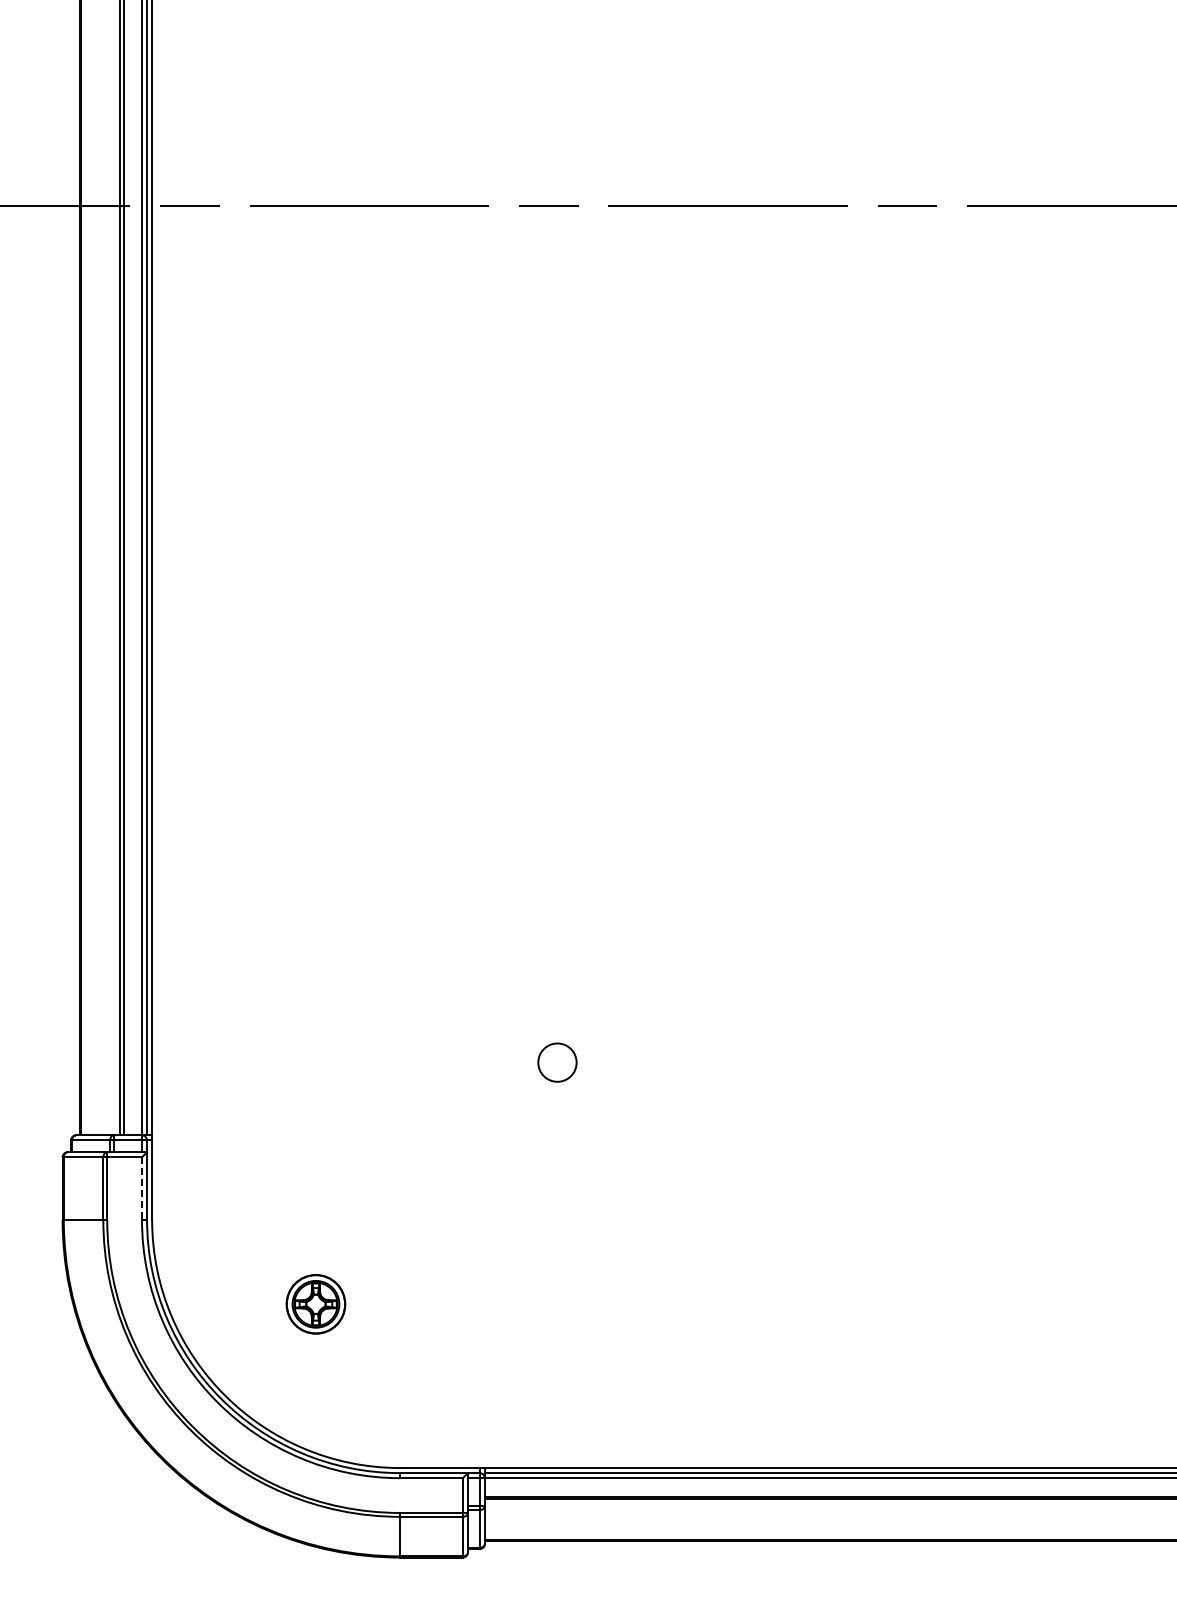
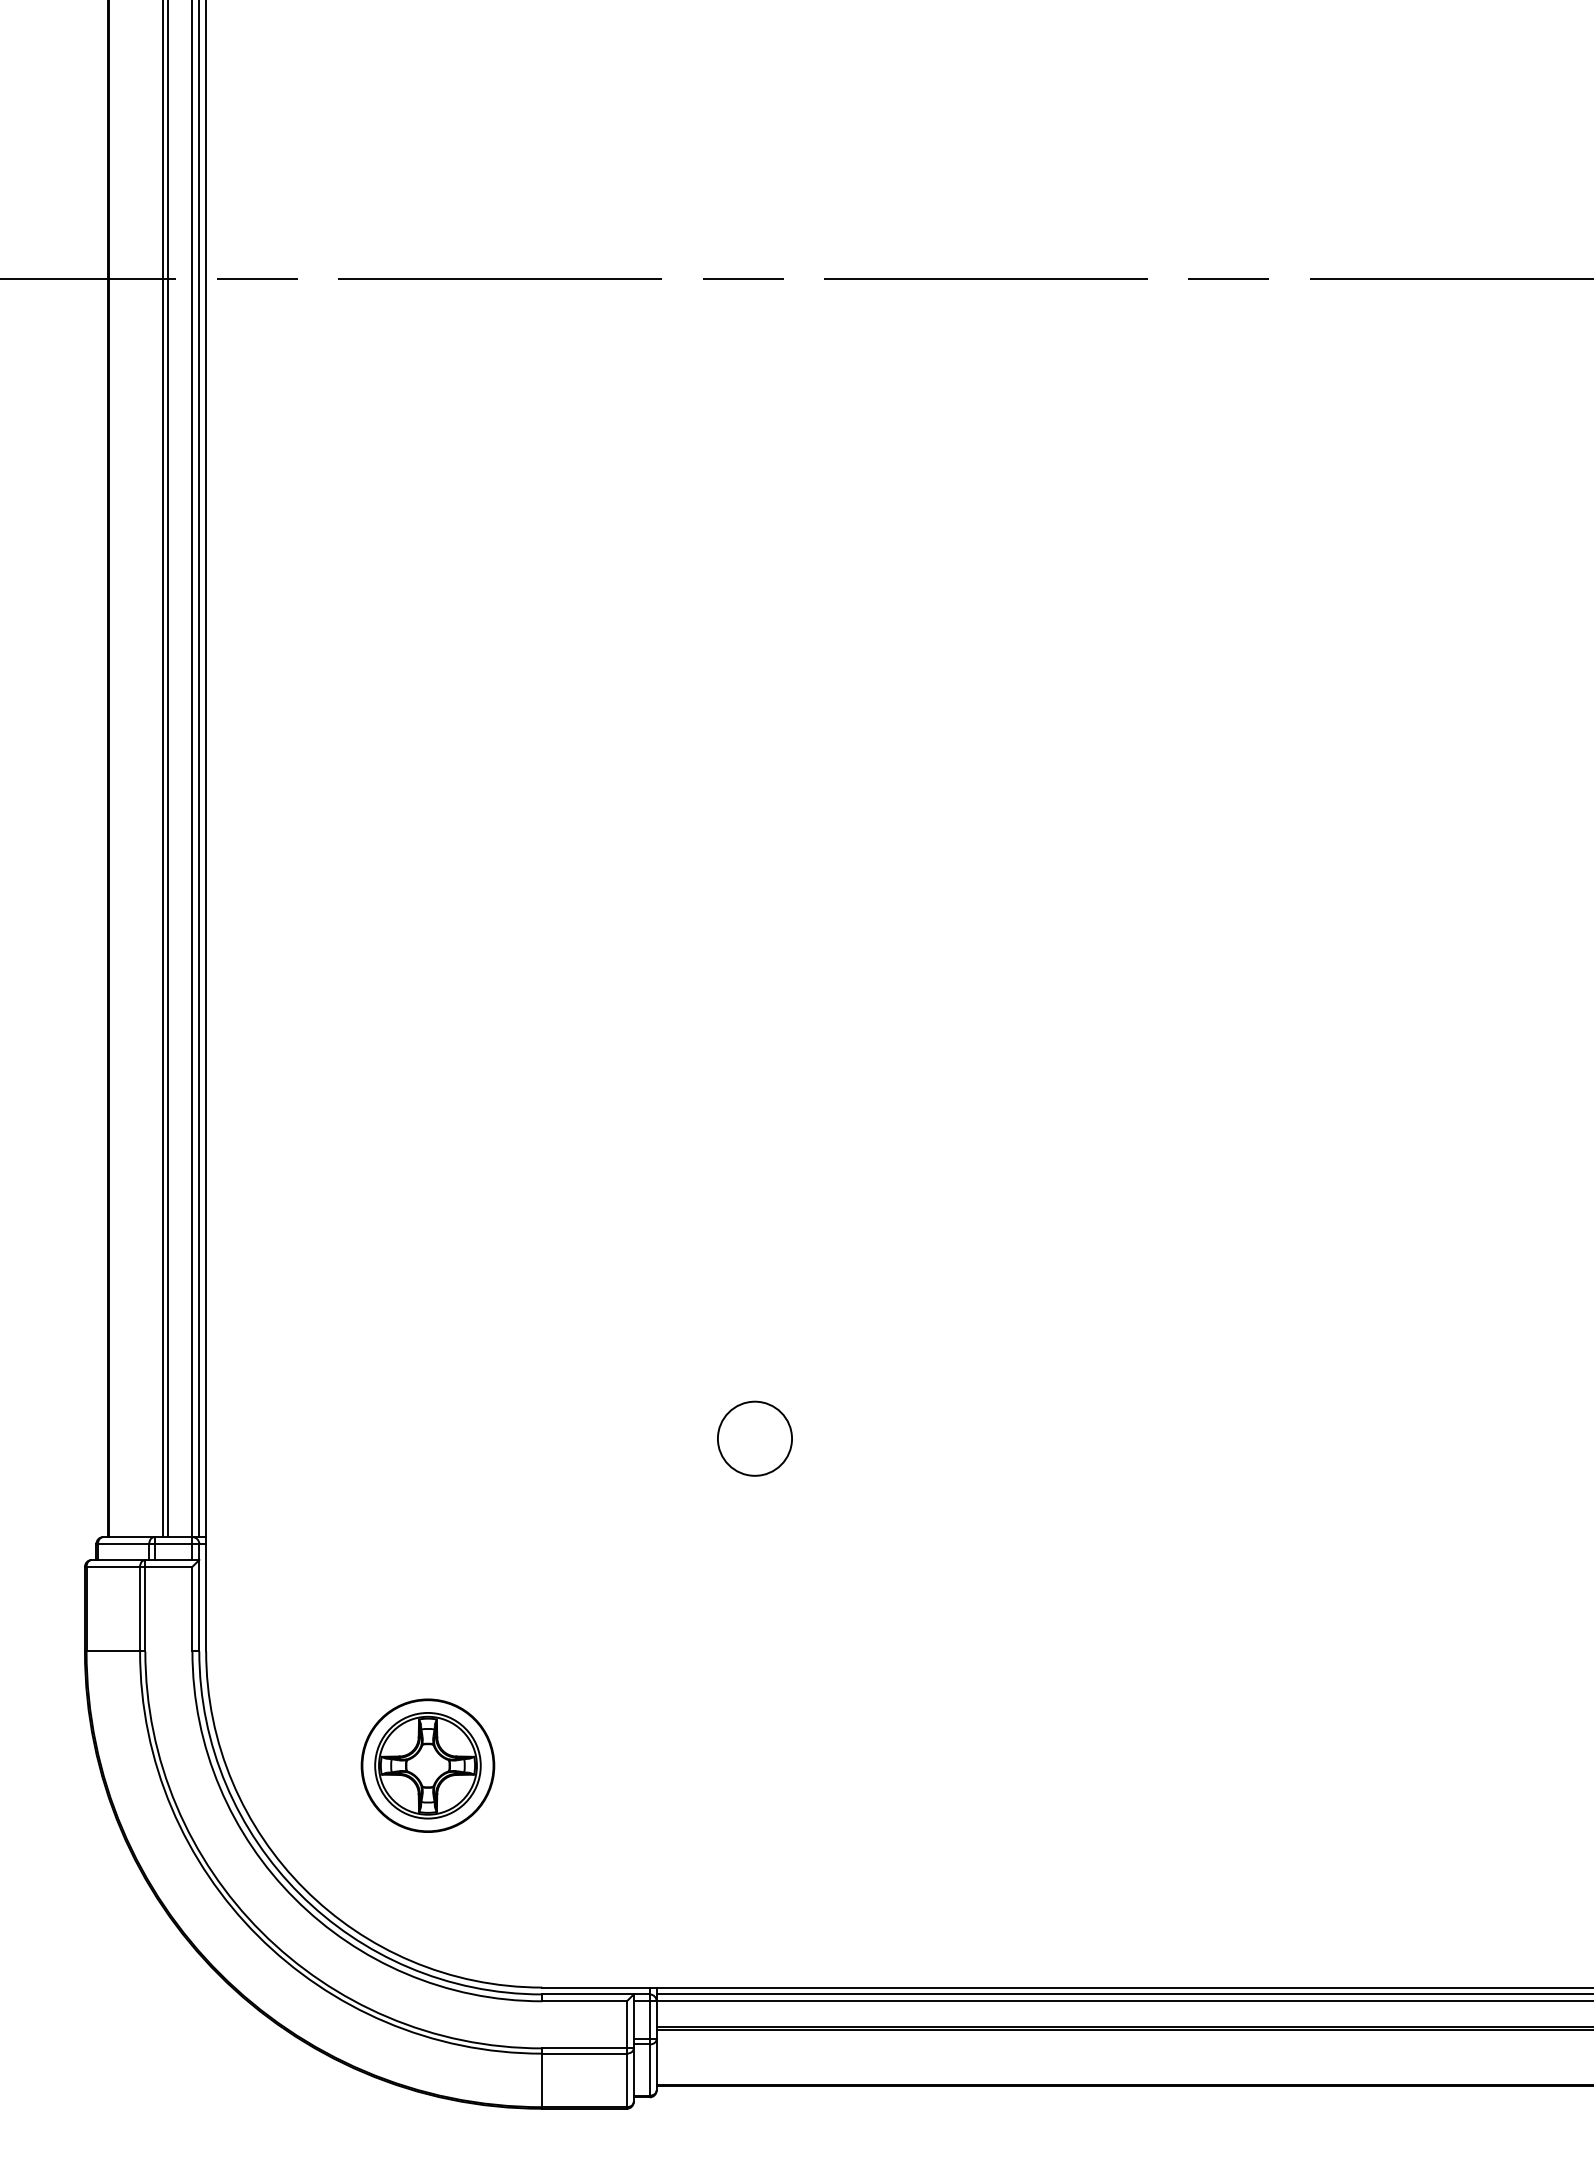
circle: (557, 1062) -> (755, 1438), size x1.43
line: (142, 1189) -> (193, 1610), dashed -> solid
part: (315, 1304) -> (427, 1766), size x1.67

